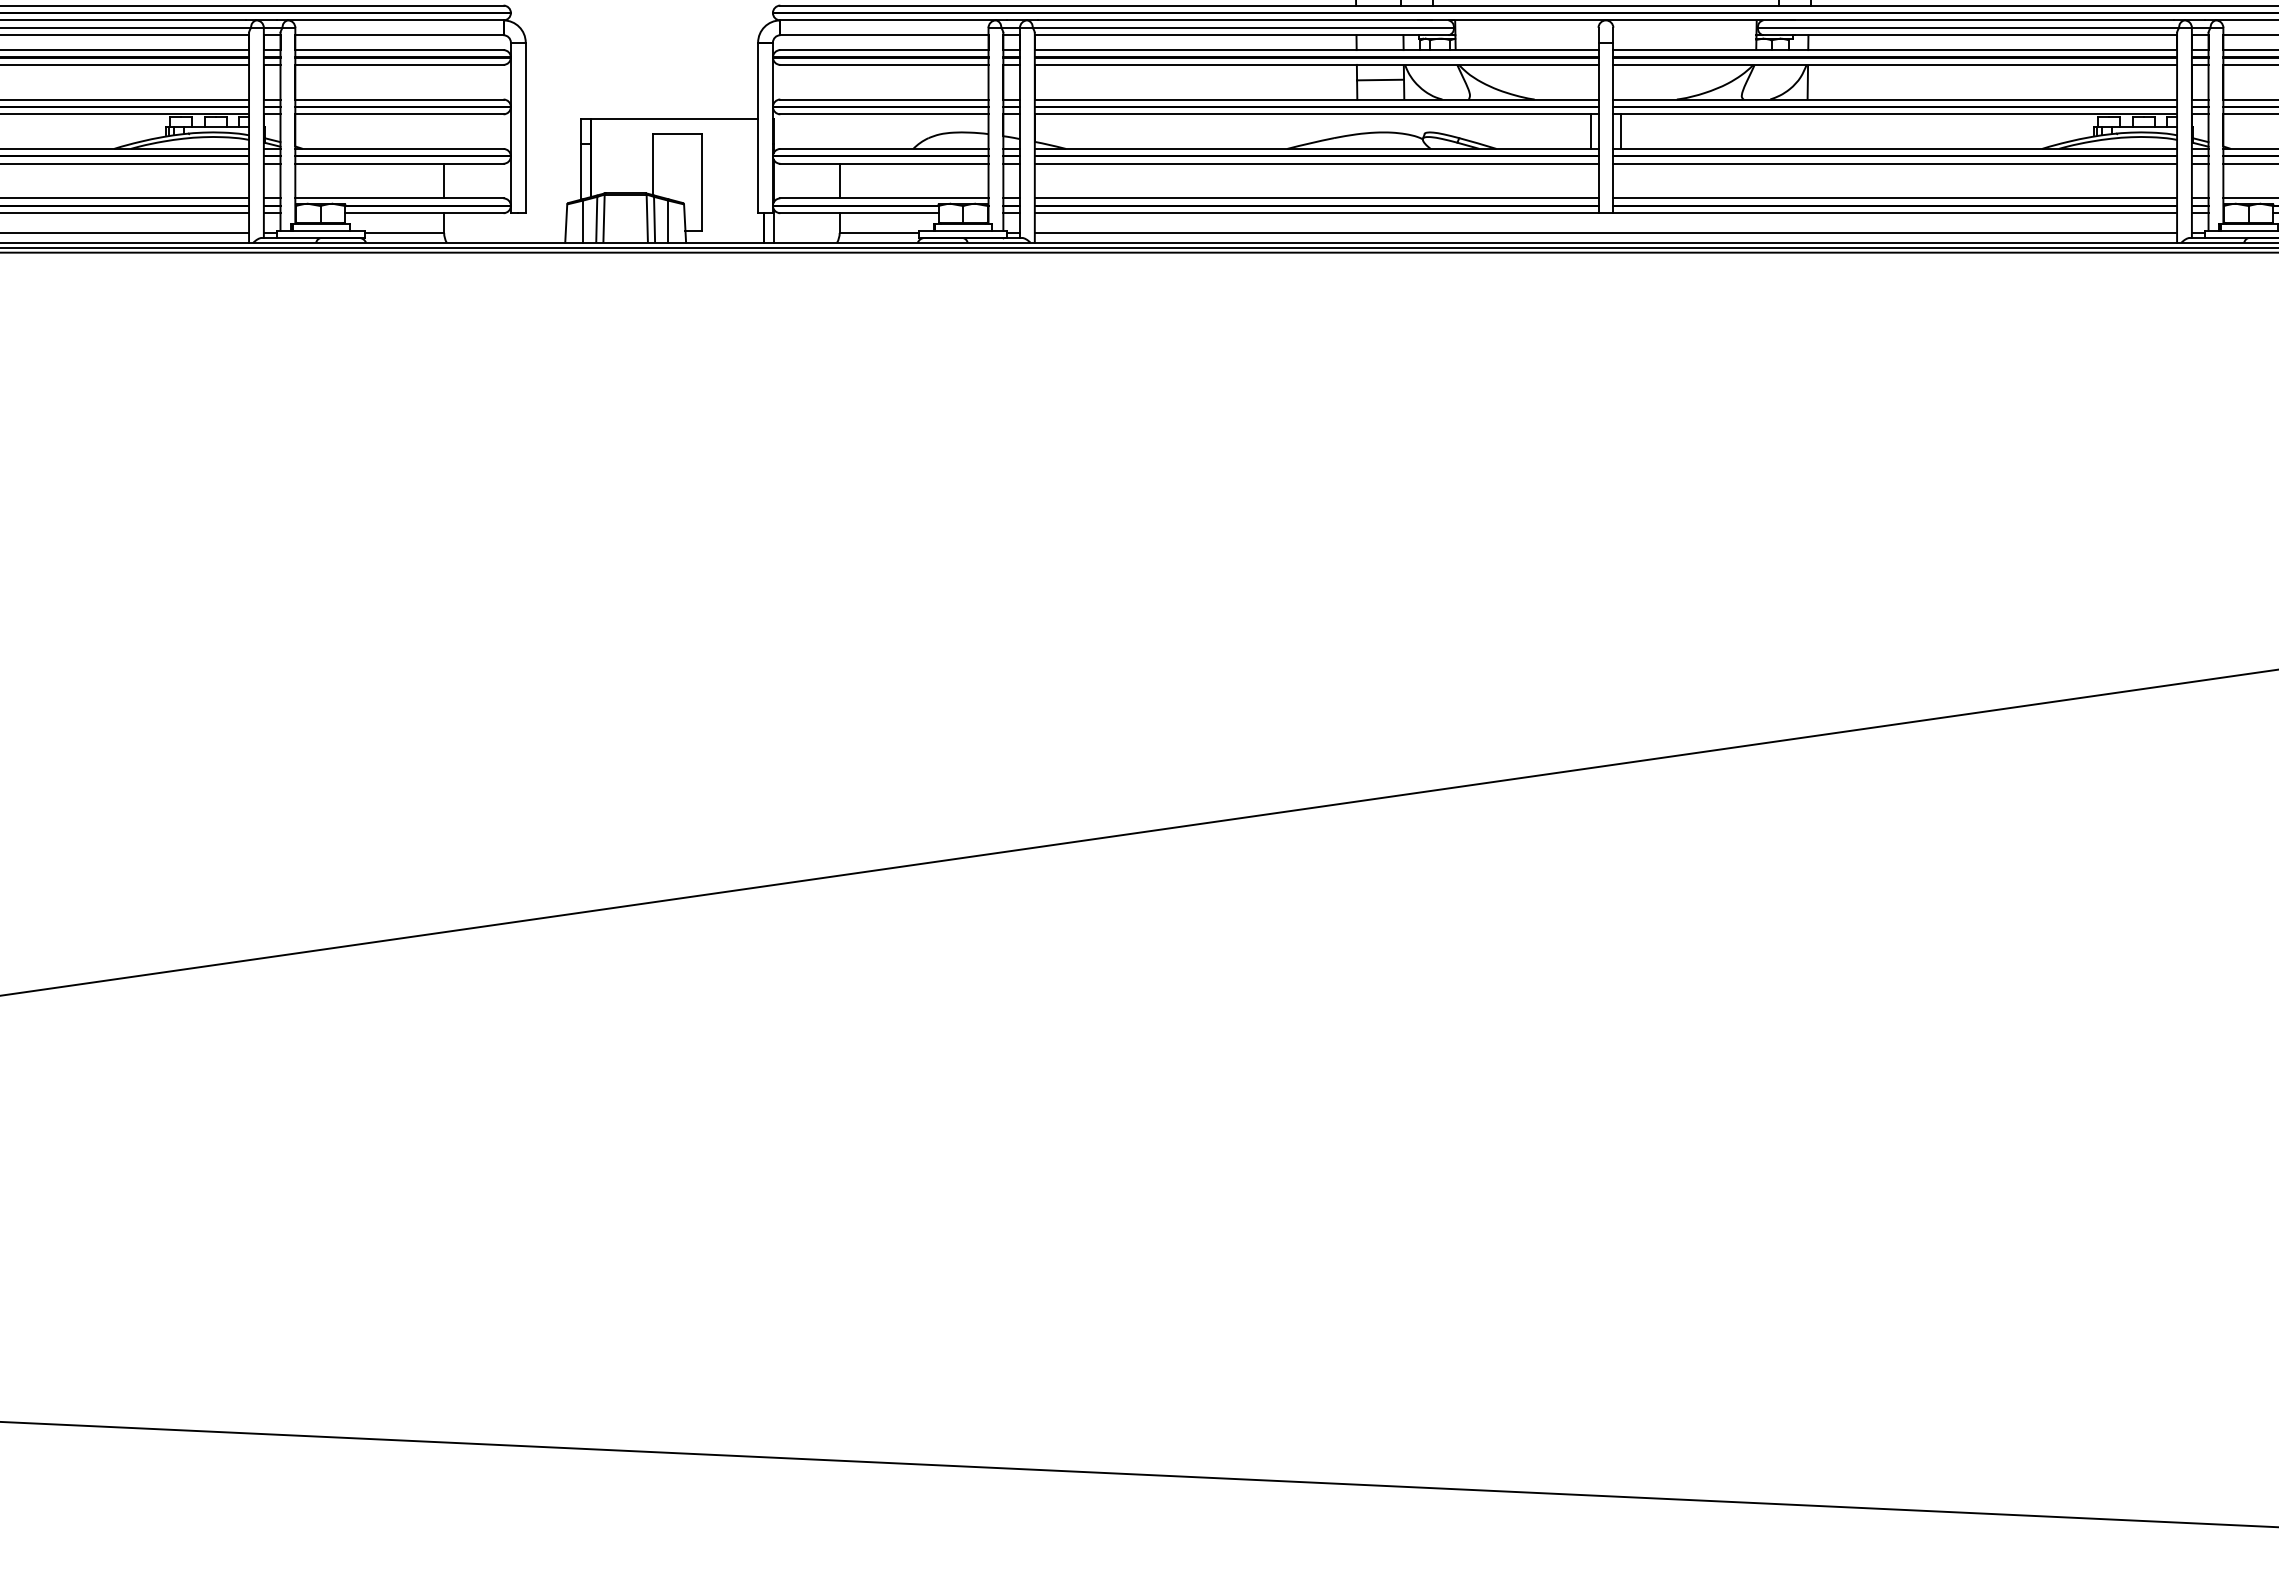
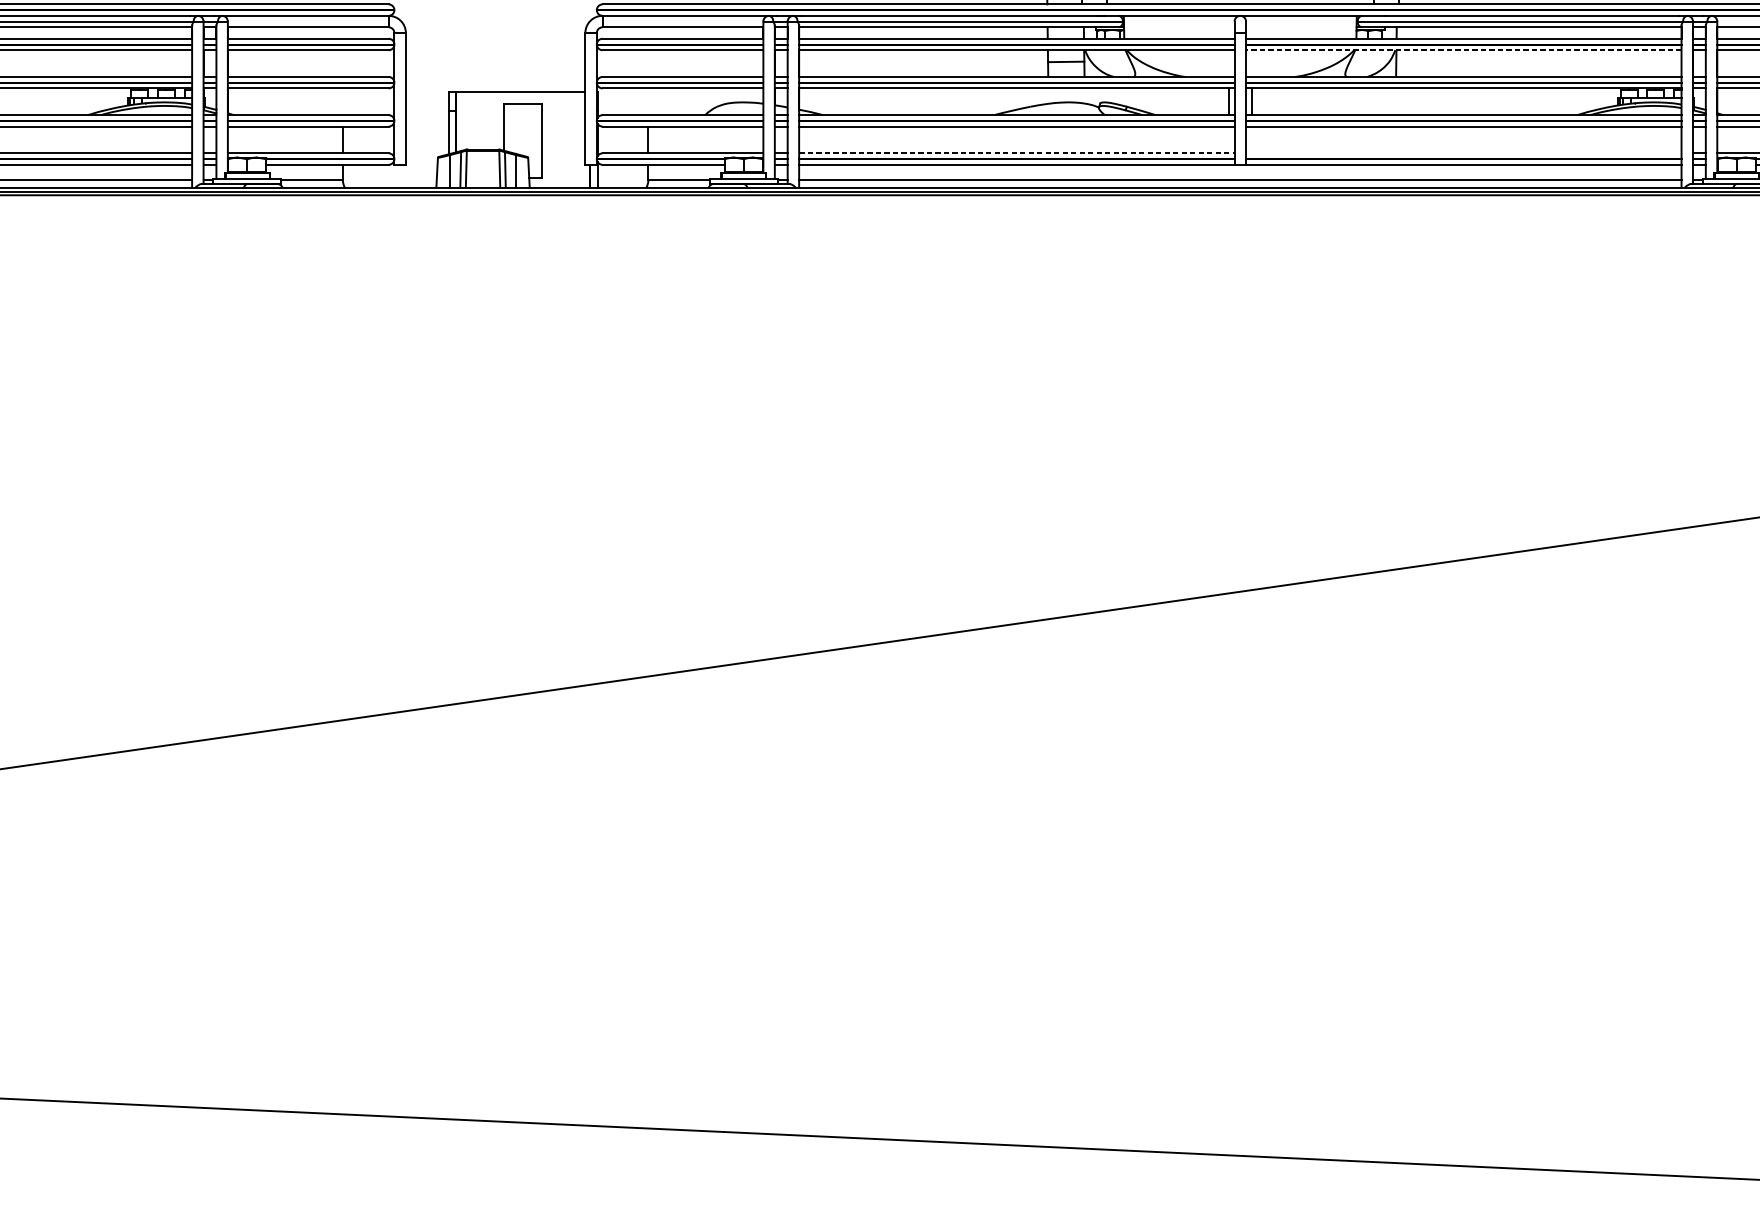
line: (1895, 64) -> (1464, 49), solid -> dashed
line: (1316, 198) -> (1016, 153), solid -> dashed
line: (1895, 198) -> (1464, 153), removed

